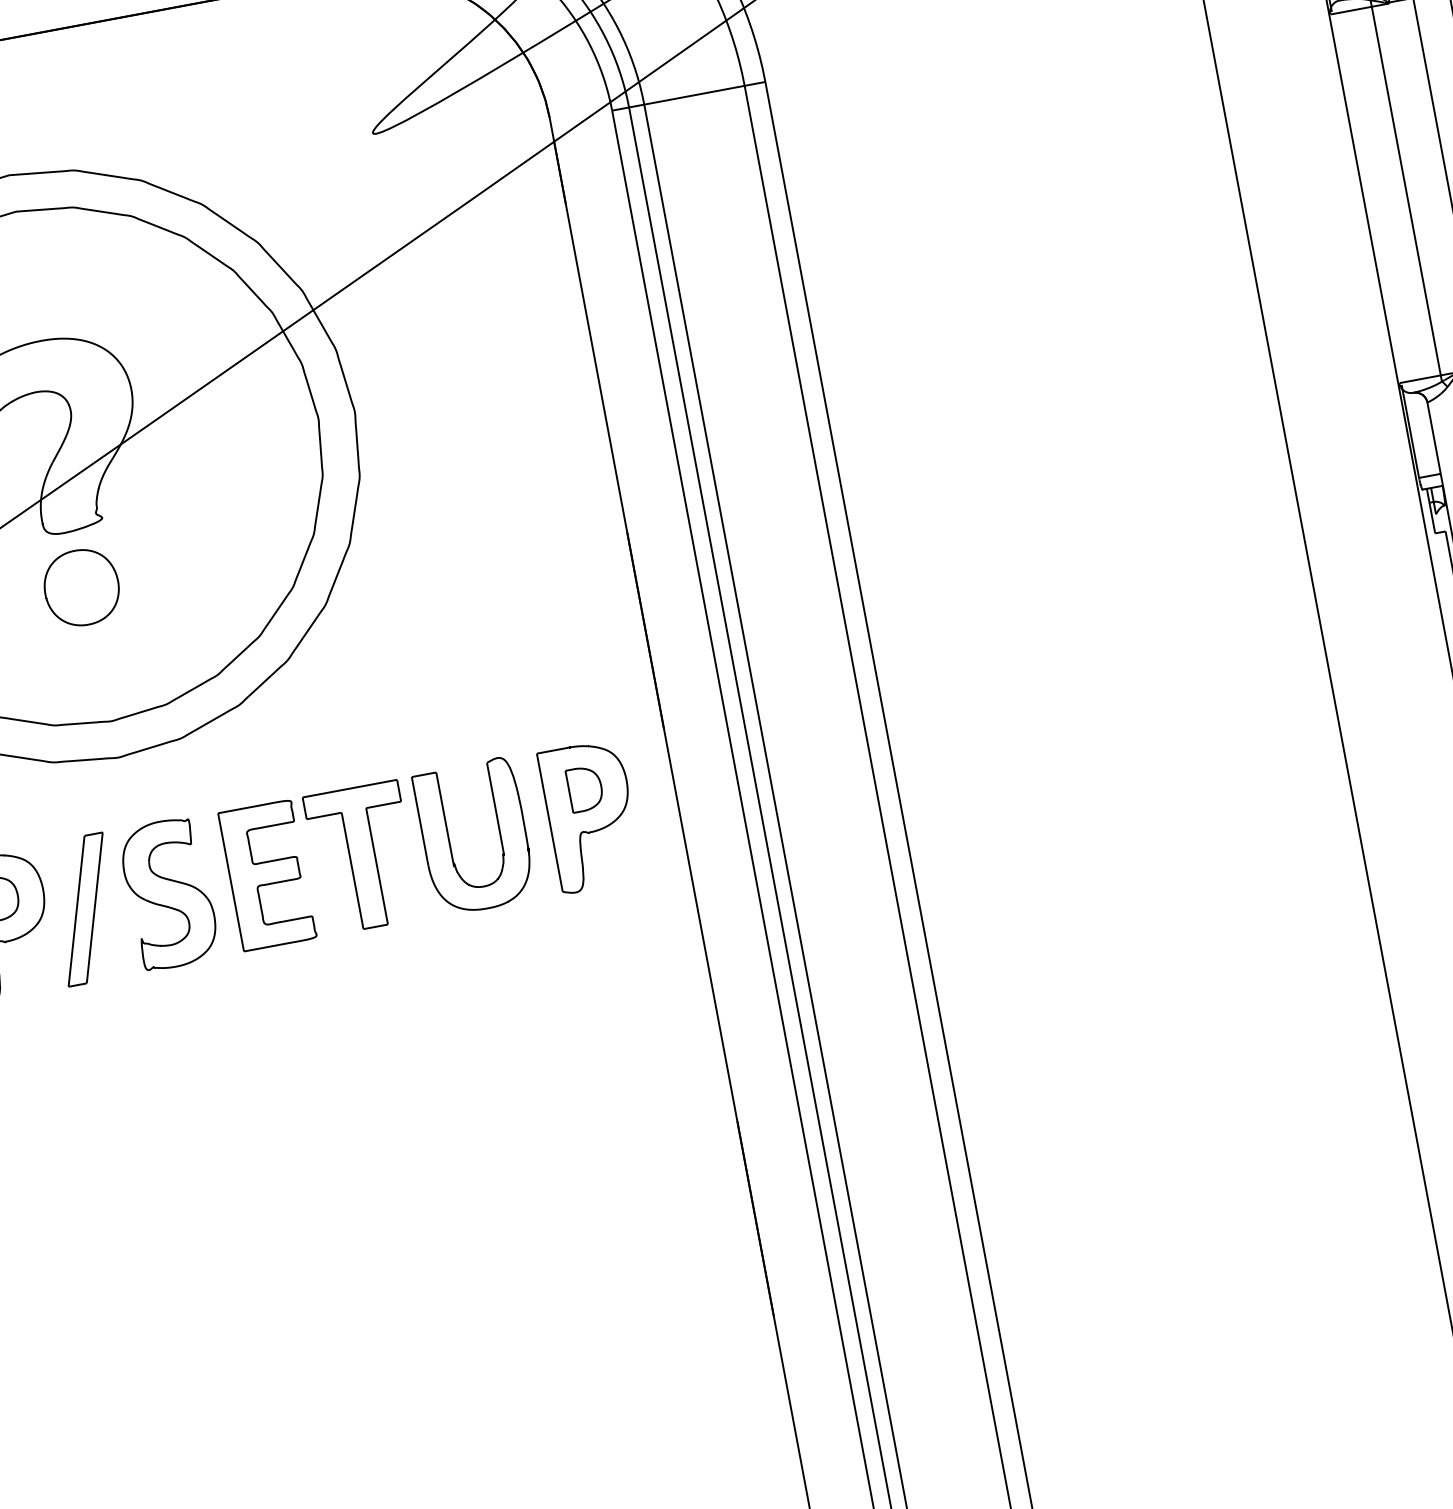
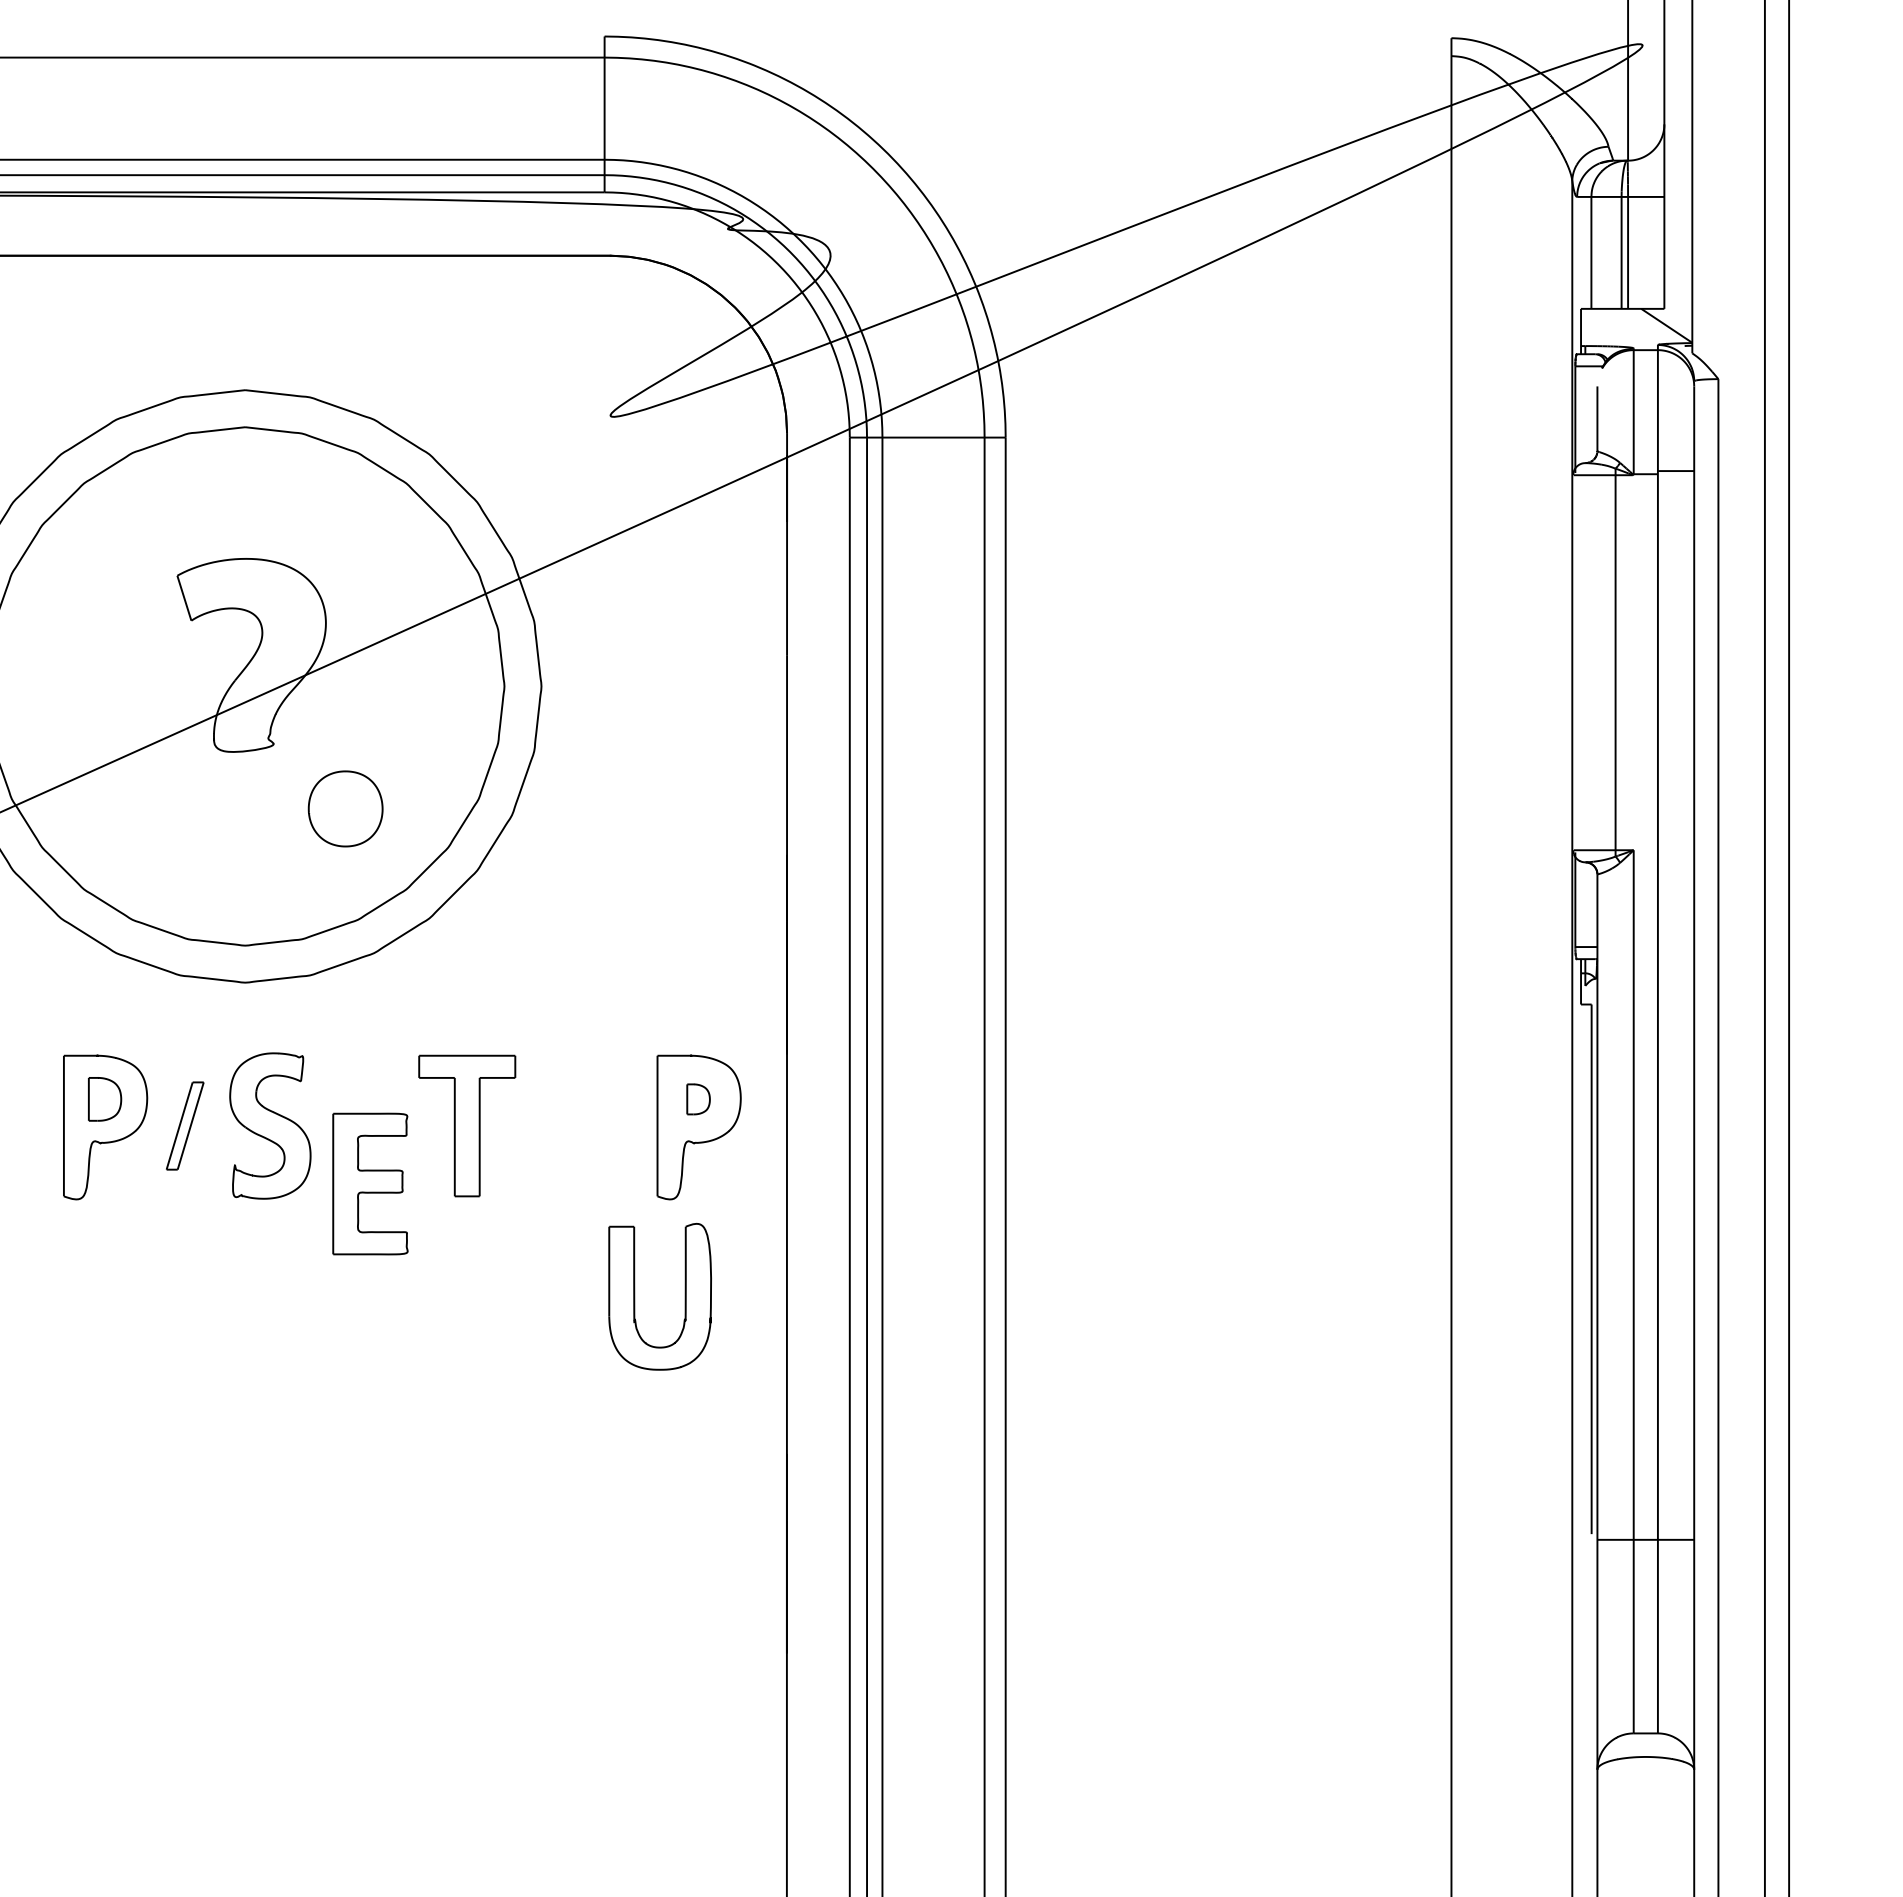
part: (81, 587) -> (345, 808), moved
part: (585, 789) -> (698, 1099), size x0.7
part: (450, 840) -> (635, 1296), moved
part: (267, 875) -> (370, 1183), moved
part: (84, 909) -> (184, 1125), size x0.6

